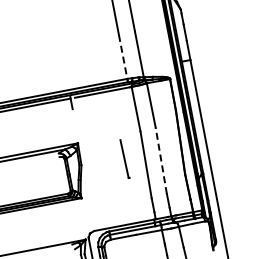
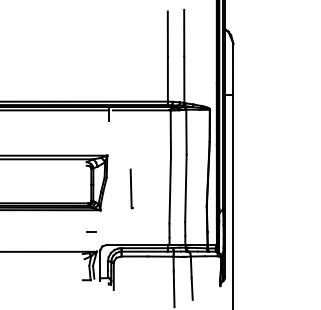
line: (122, 57) -> (167, 79), dashed -> solid
line: (124, 158) -> (131, 188), moved
line: (160, 160) -> (185, 188), dashed -> solid
line: (76, 220) -> (91, 231), added

